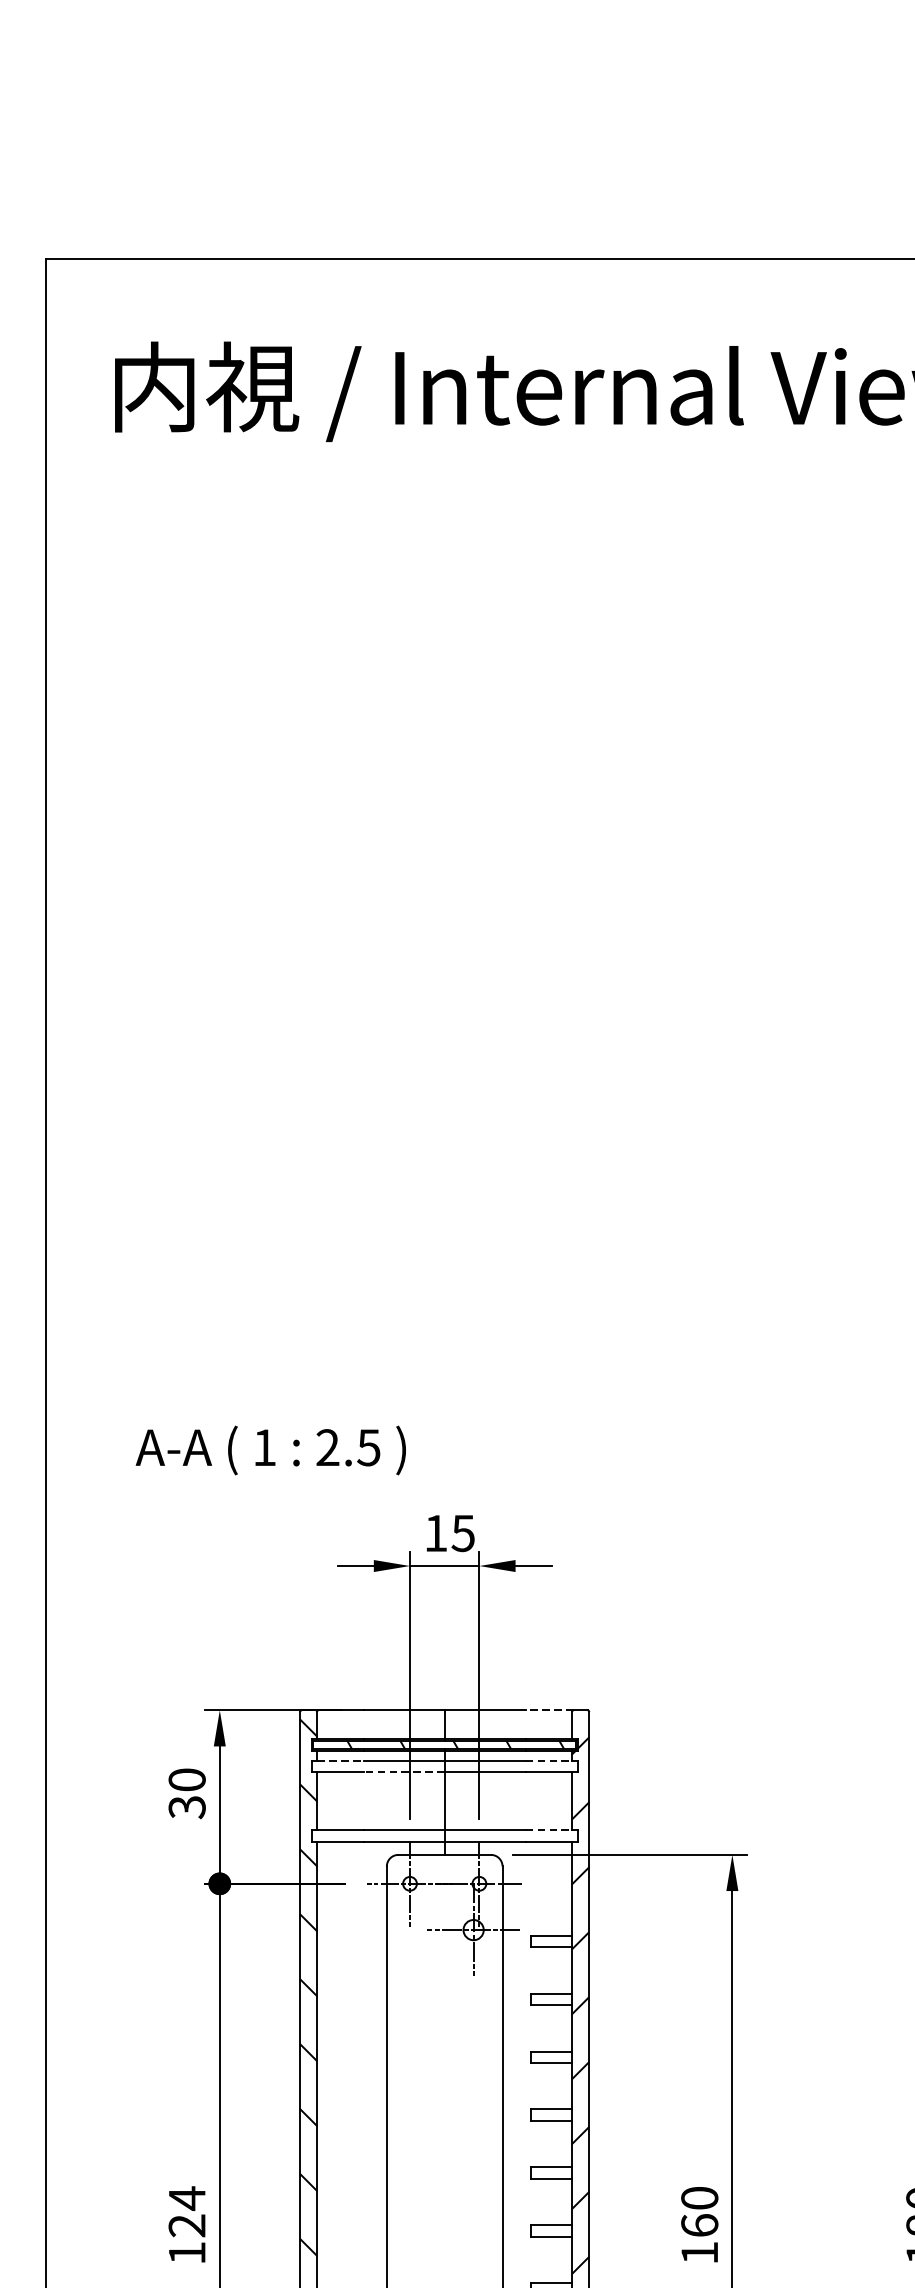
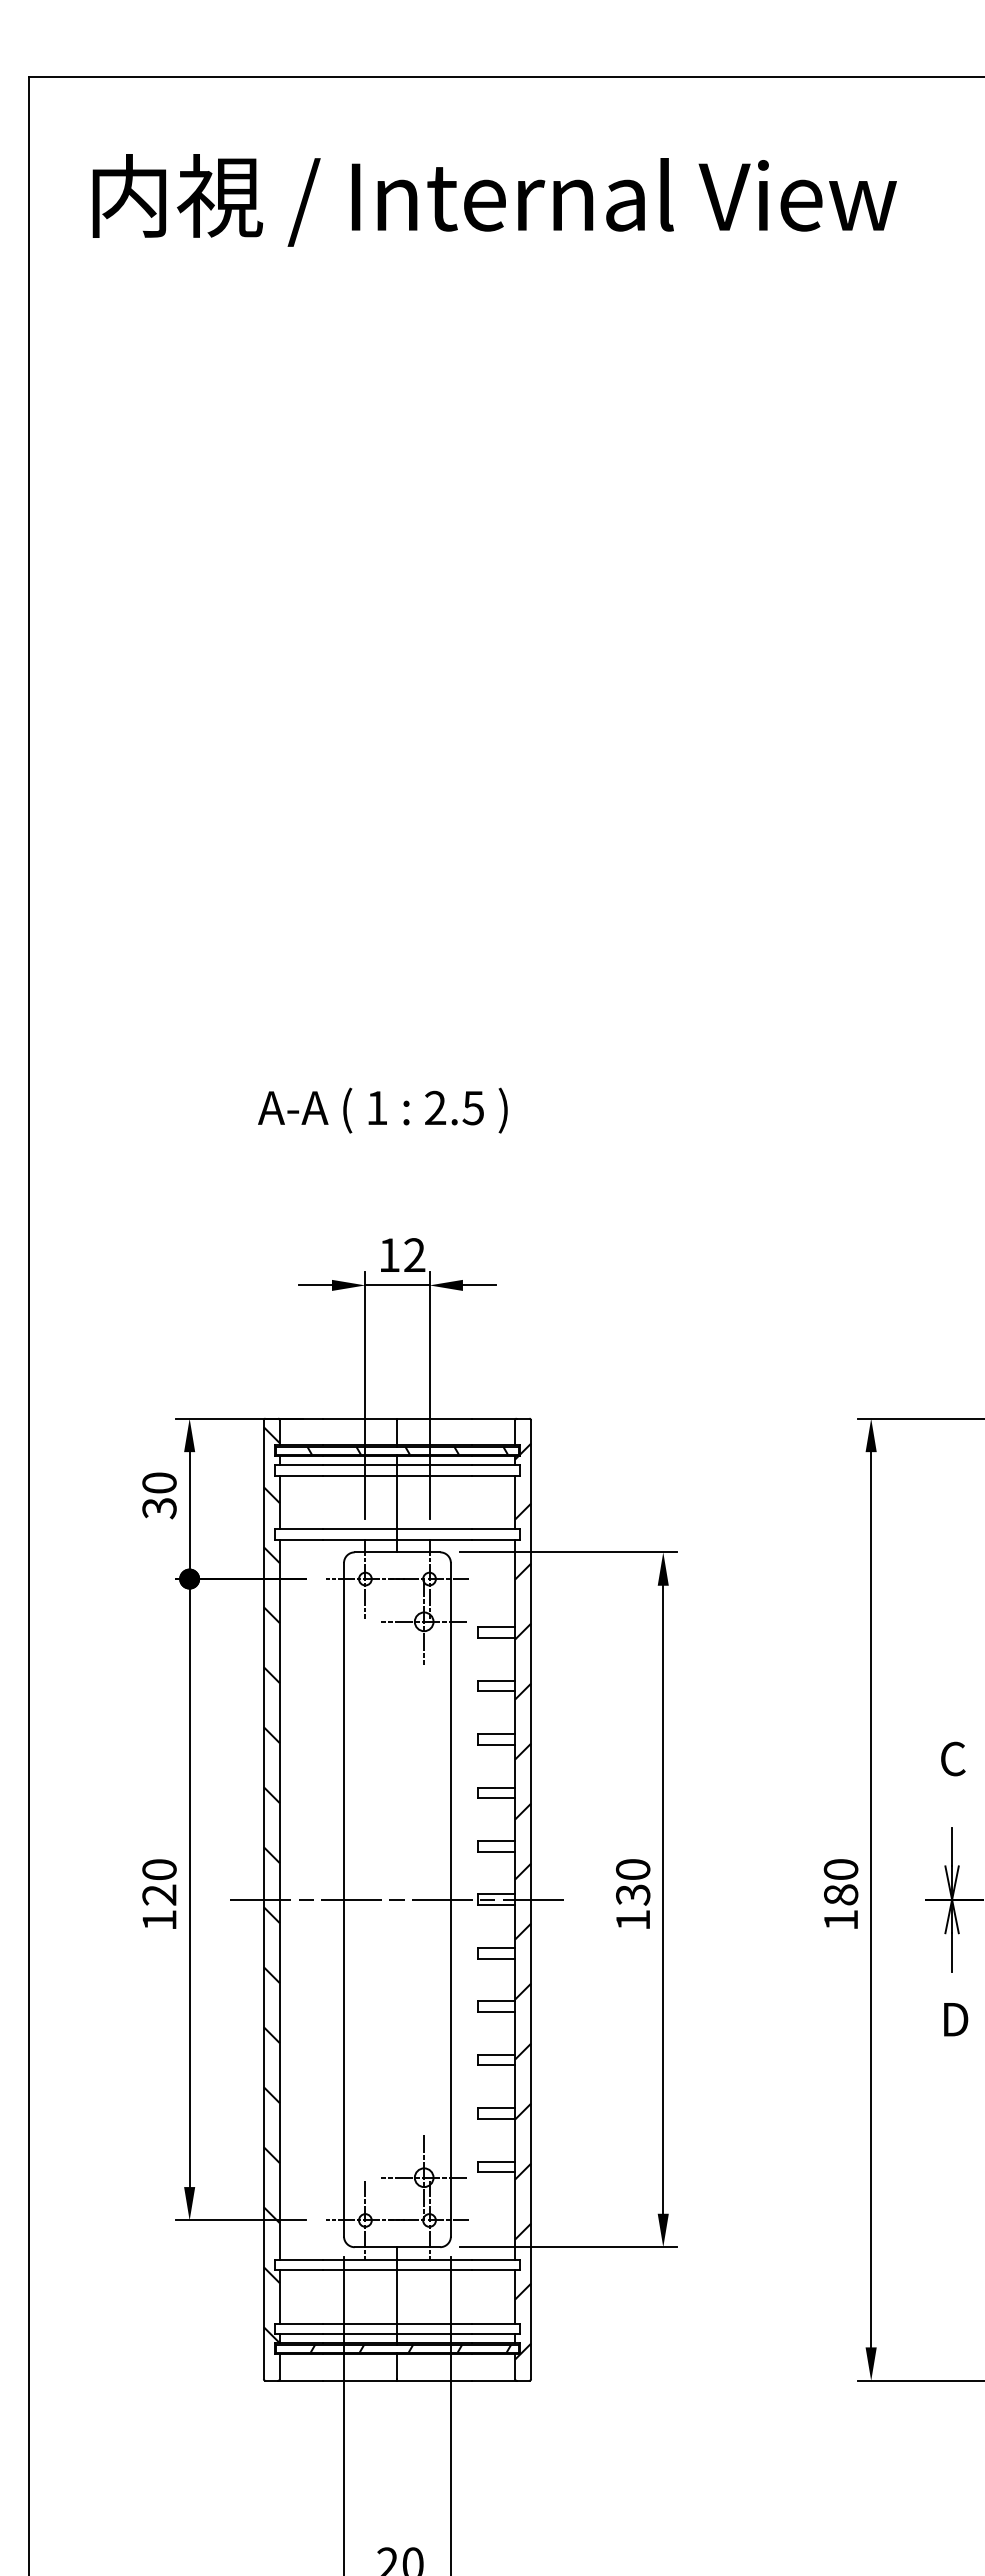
text: (270, 1450) -> (382, 1110), moved
text: (463, 1533) -> (414, 1255), 15 -> 12
line: (548, 1710) -> (493, 1418), dashed -> solid
line: (340, 1760) -> (301, 1465), dashed -> solid
line: (549, 1760) -> (494, 1465), dashed -> solid
line: (403, 1771) -> (359, 1475), dashed -> solid
line: (549, 1830) -> (494, 1529), dashed -> solid
text: (187, 2198) -> (159, 1869), 124 -> 120
text: (700, 2225) -> (633, 1894), 160 -> 130
line: (444, 2230) -> (397, 1899), added

